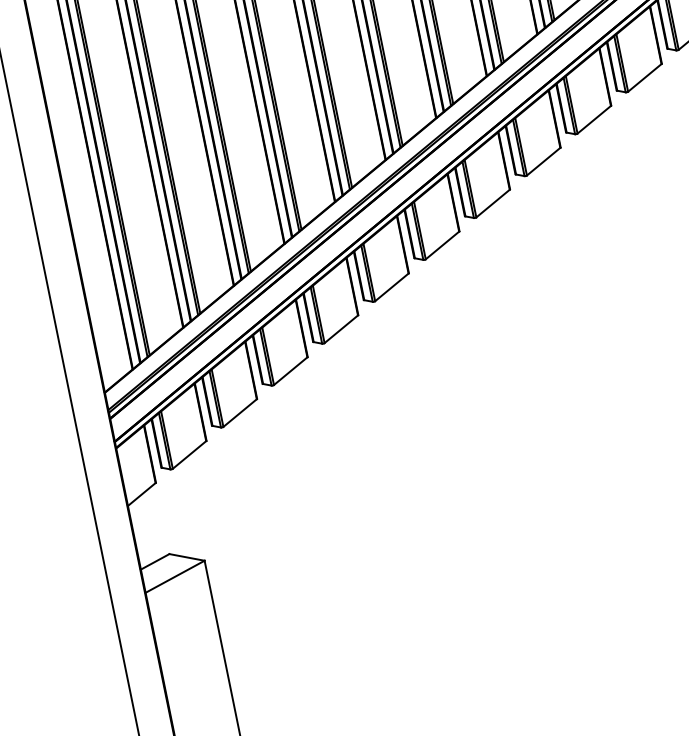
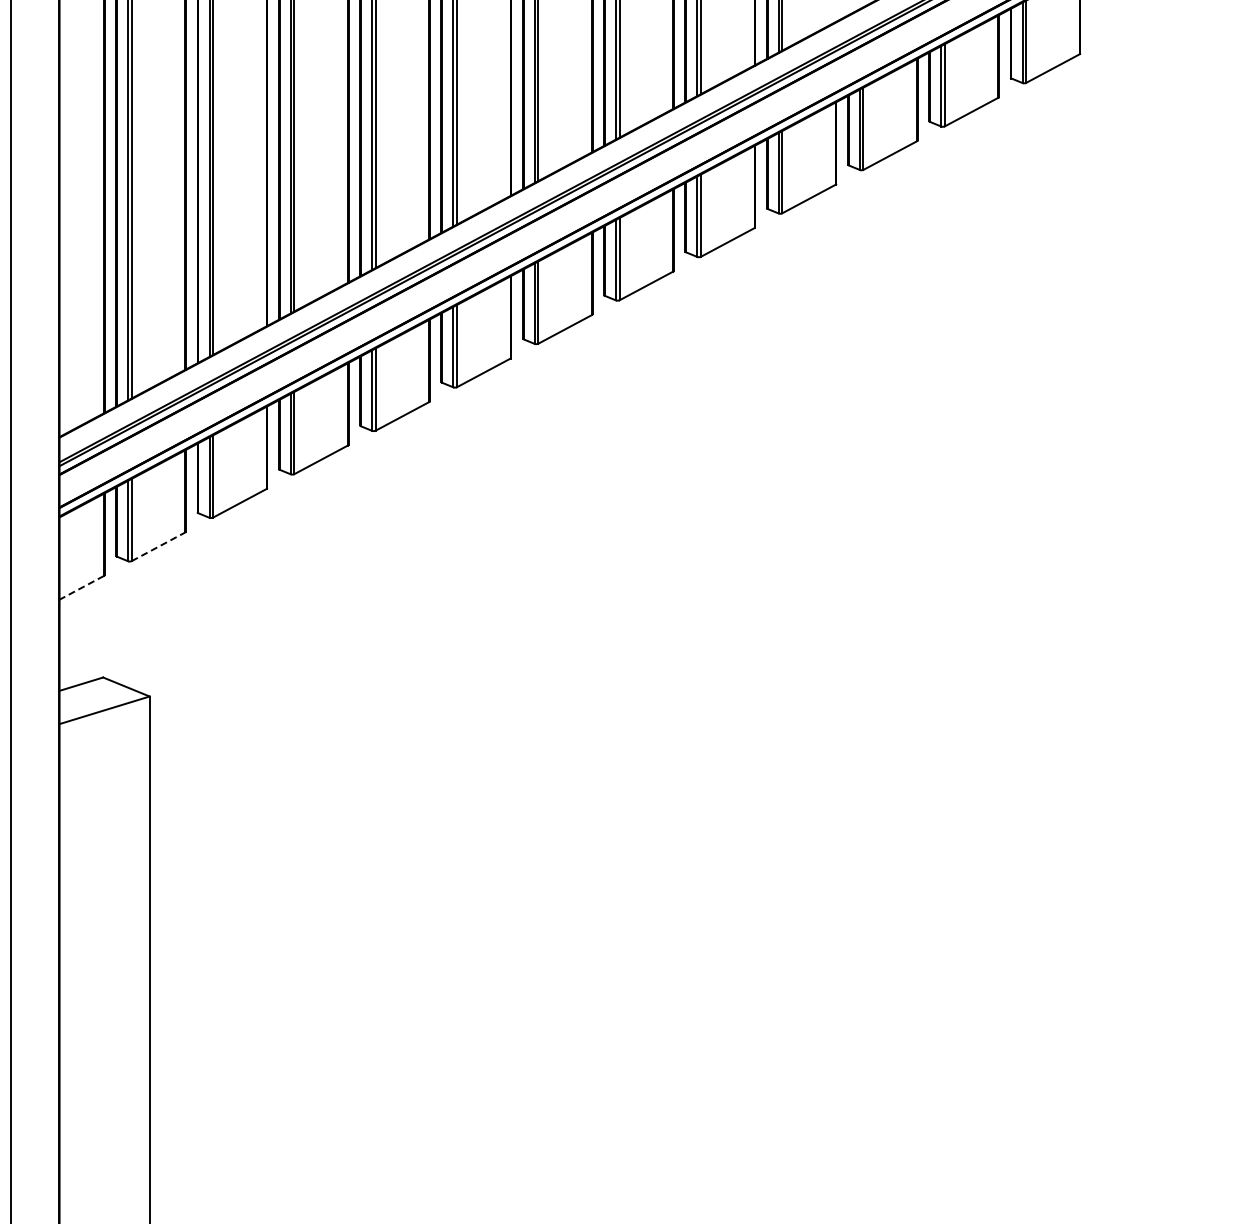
line: (189, 454) -> (158, 546), solid -> dashed
line: (141, 495) -> (81, 588), solid -> dashed

